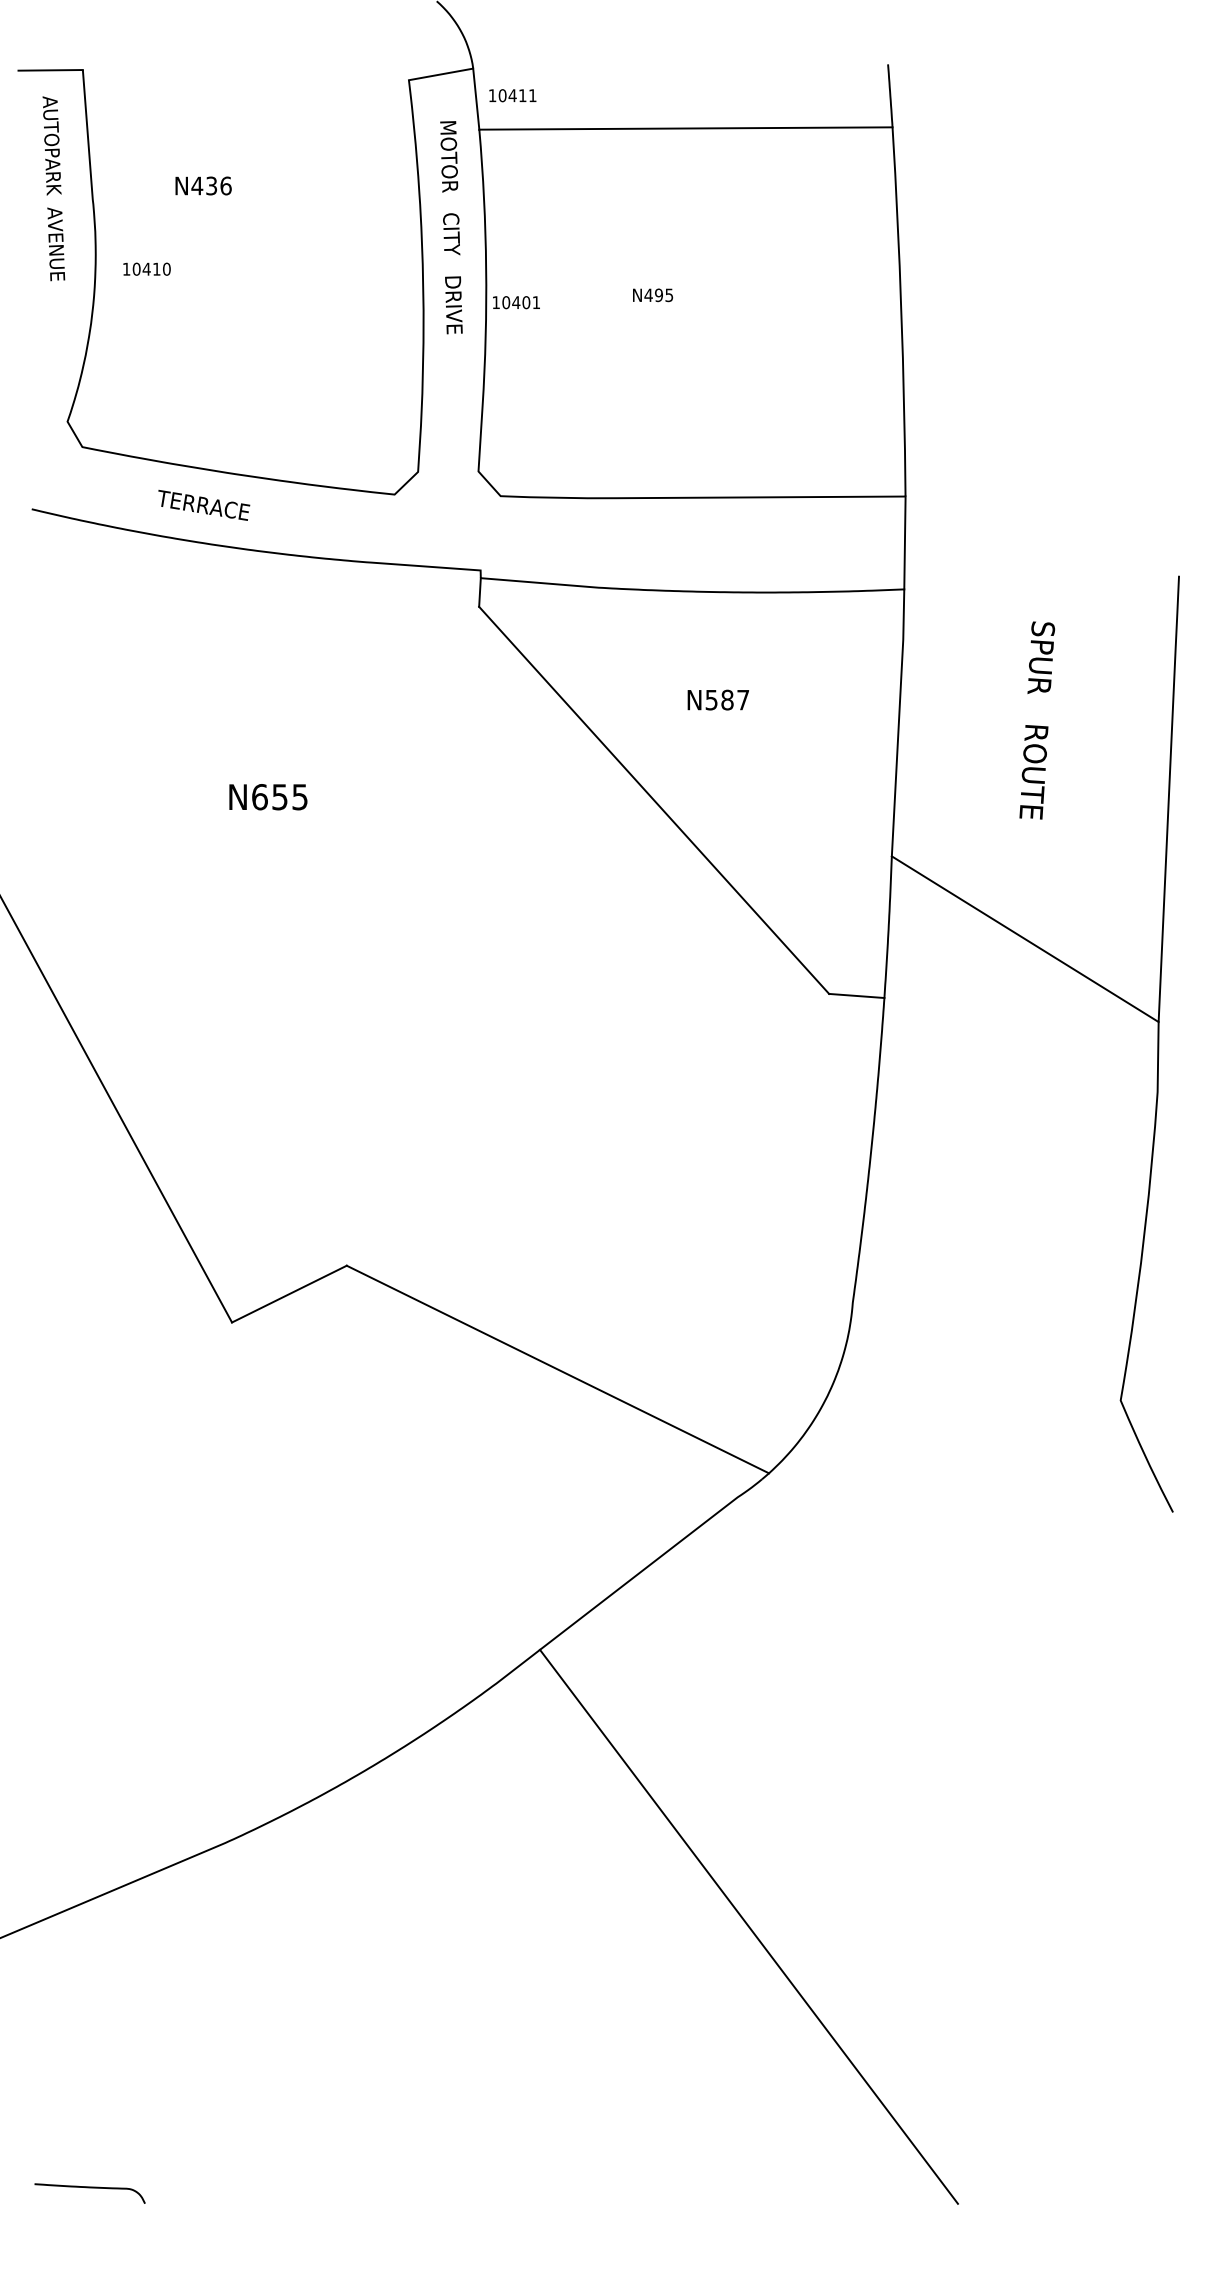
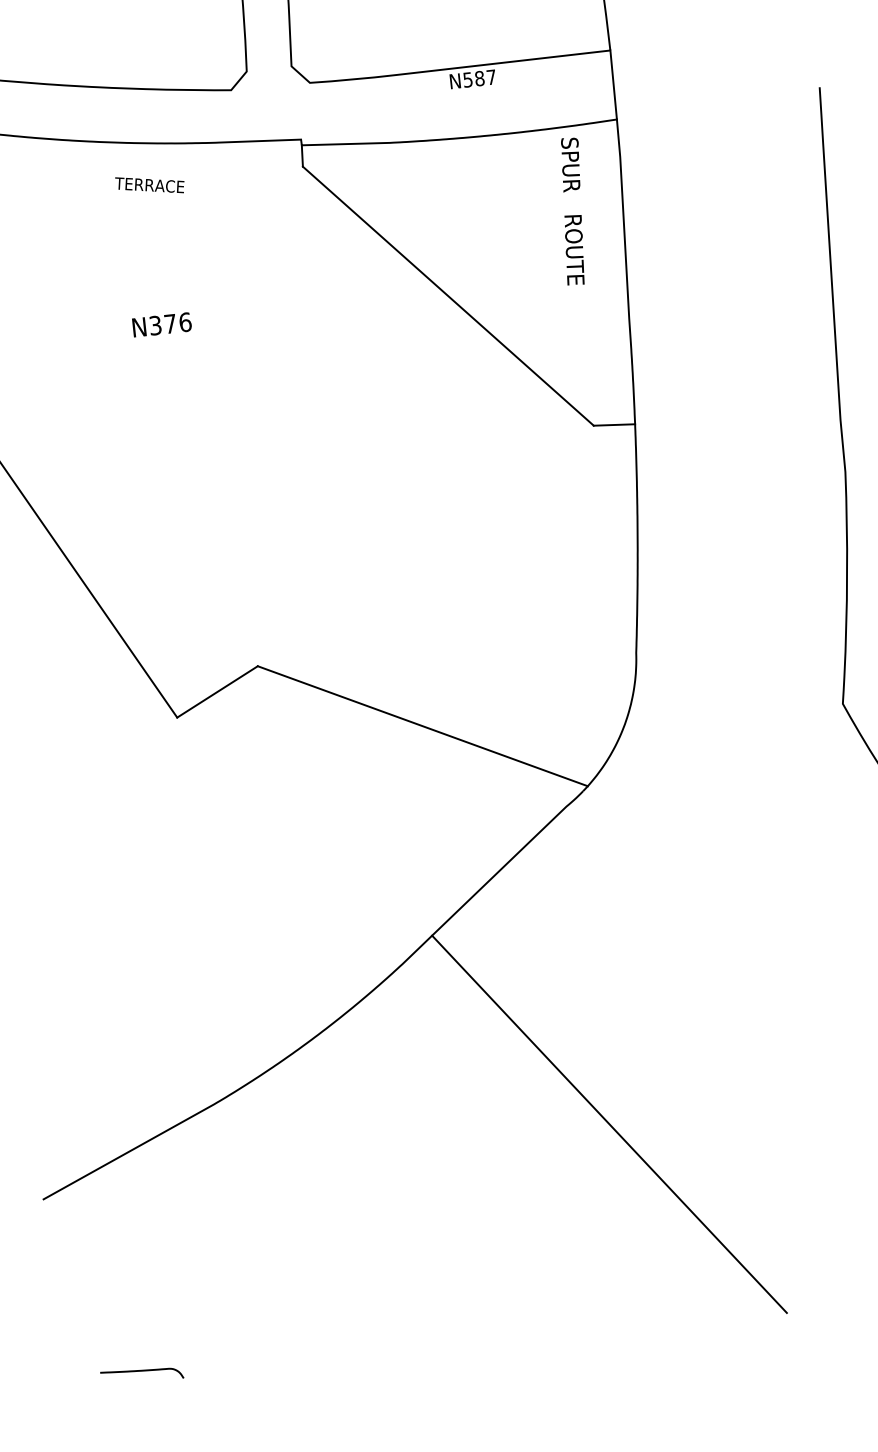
text: (204, 505) -> (150, 185), moved
text: (717, 699) -> (472, 78), moved
text: (1037, 720) -> (573, 211), moved
text: (280, 797) -> (170, 324), N655 -> N376
line: (1024, 939) -> (734, 369), removed

